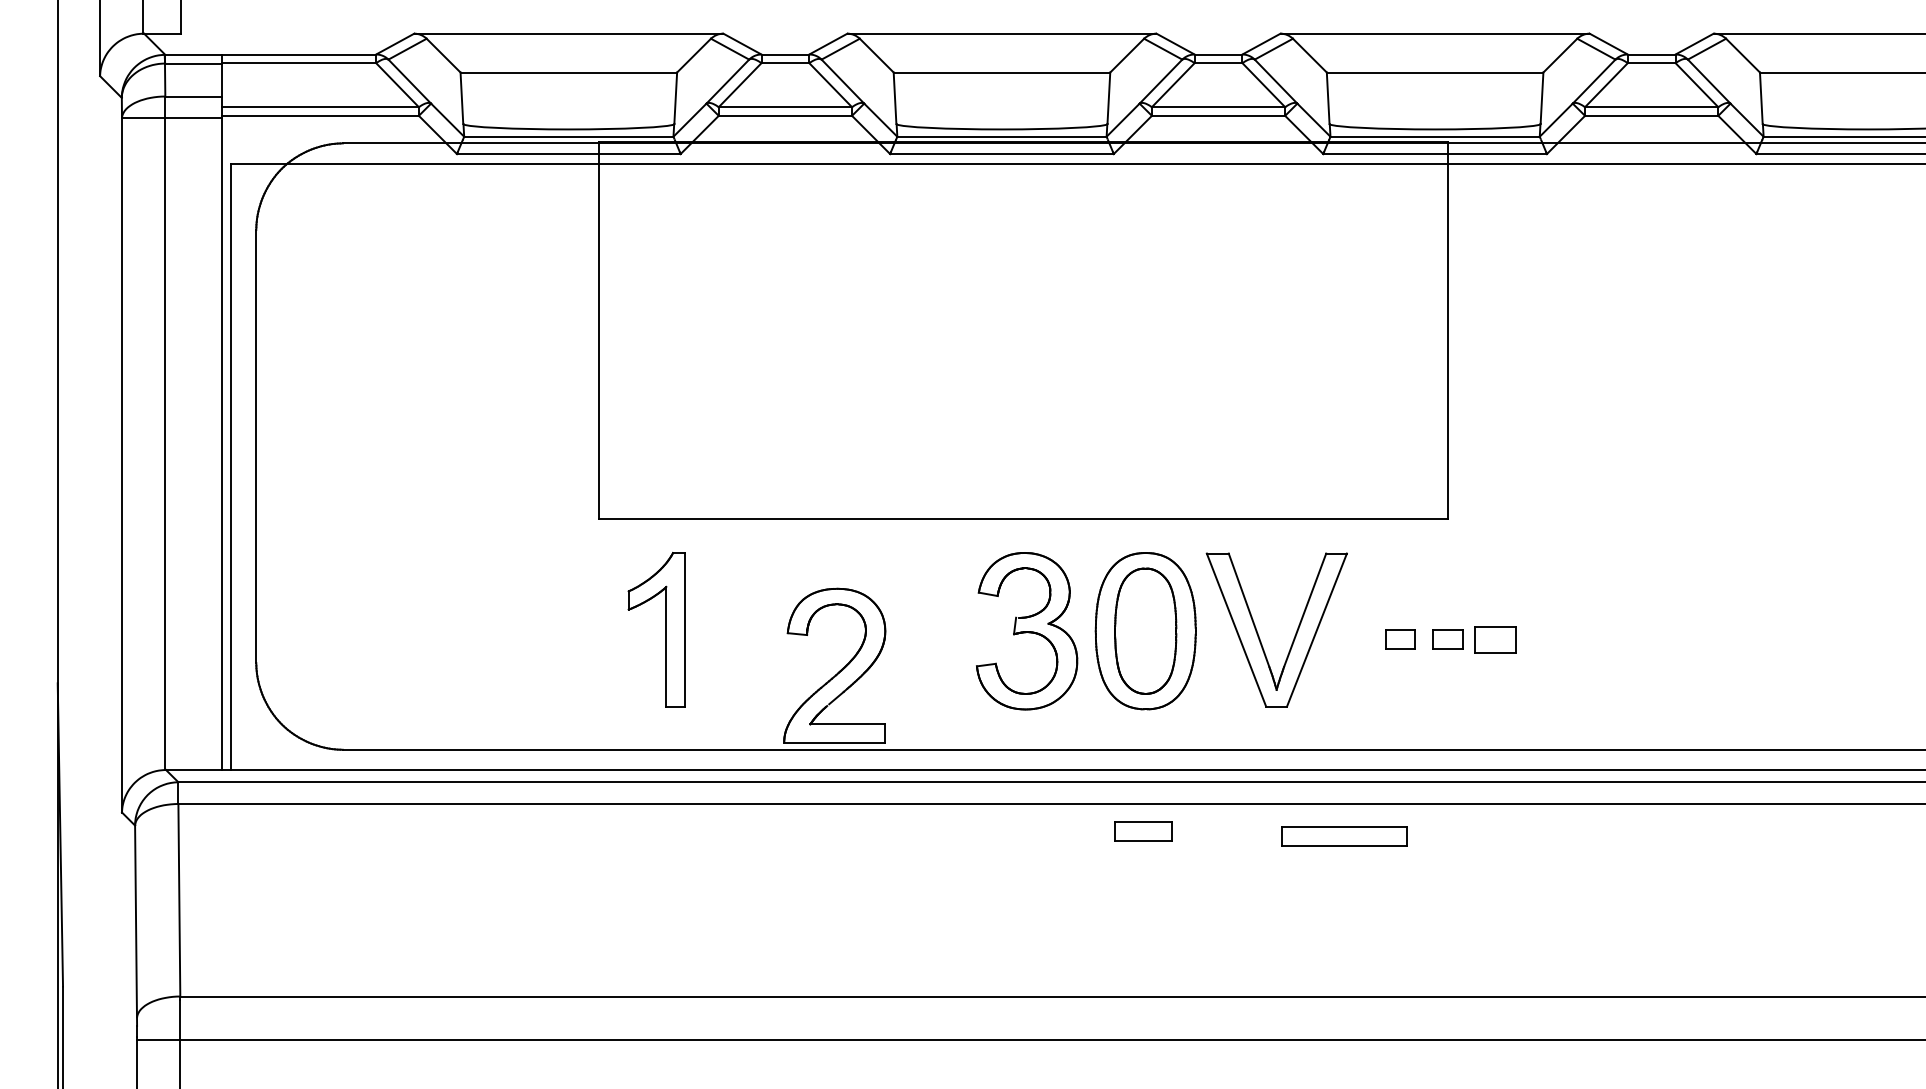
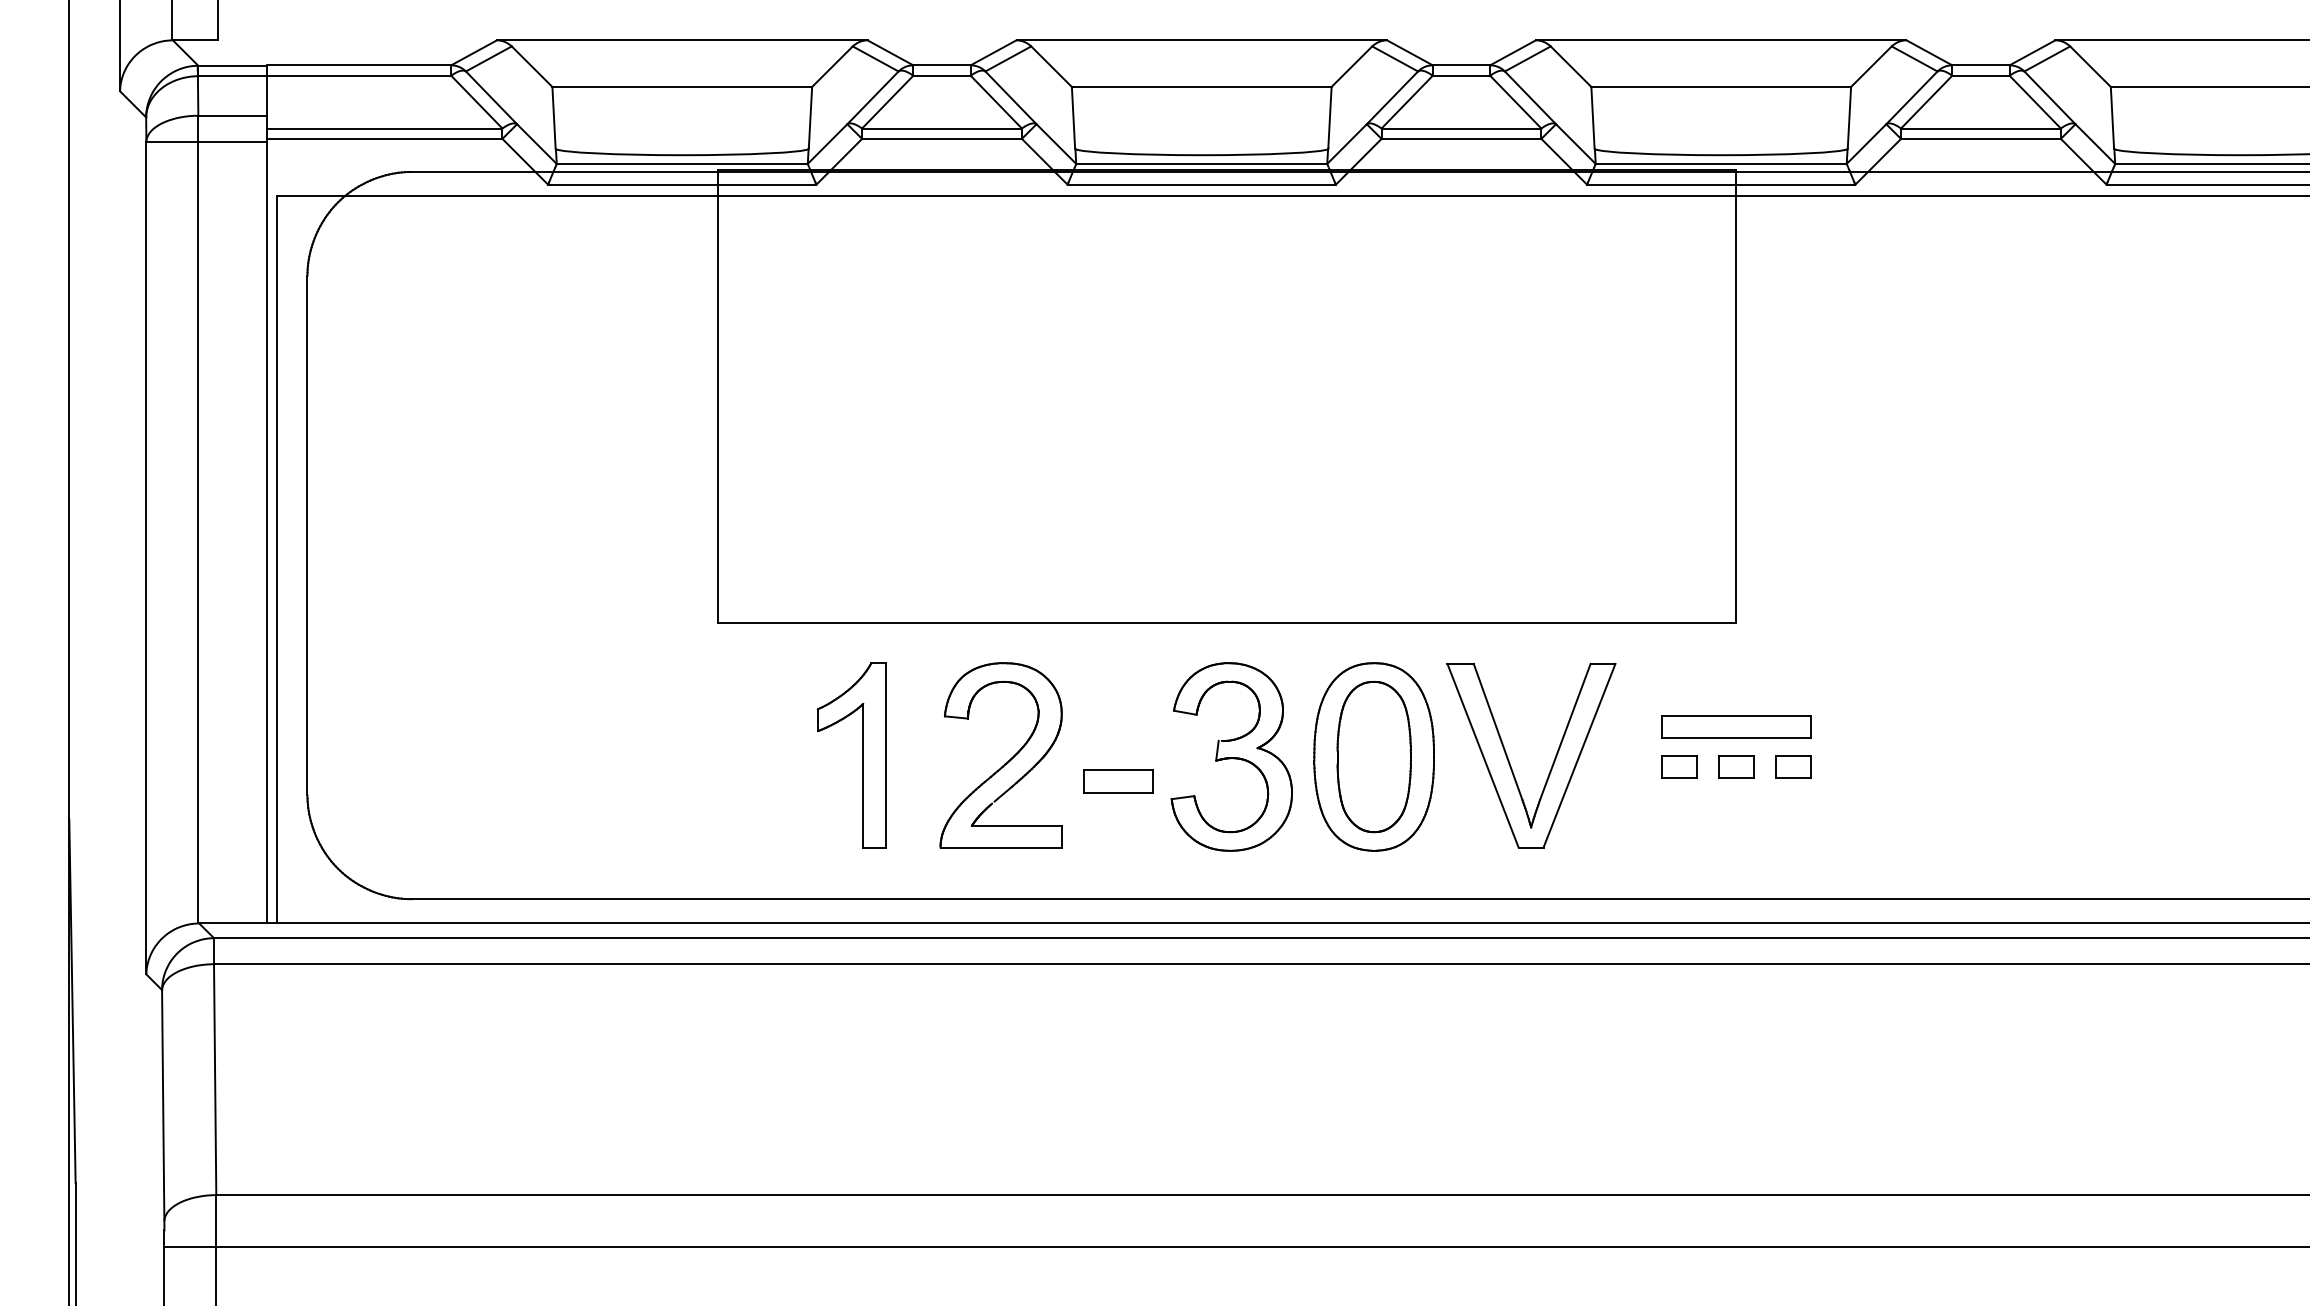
part: (665, 629) -> (862, 755), moved
part: (1495, 639) -> (1793, 766), size x0.71
part: (838, 671) -> (1005, 762), moved
part: (1143, 831) -> (1118, 781), moved
part: (1344, 835) -> (1736, 726), moved

